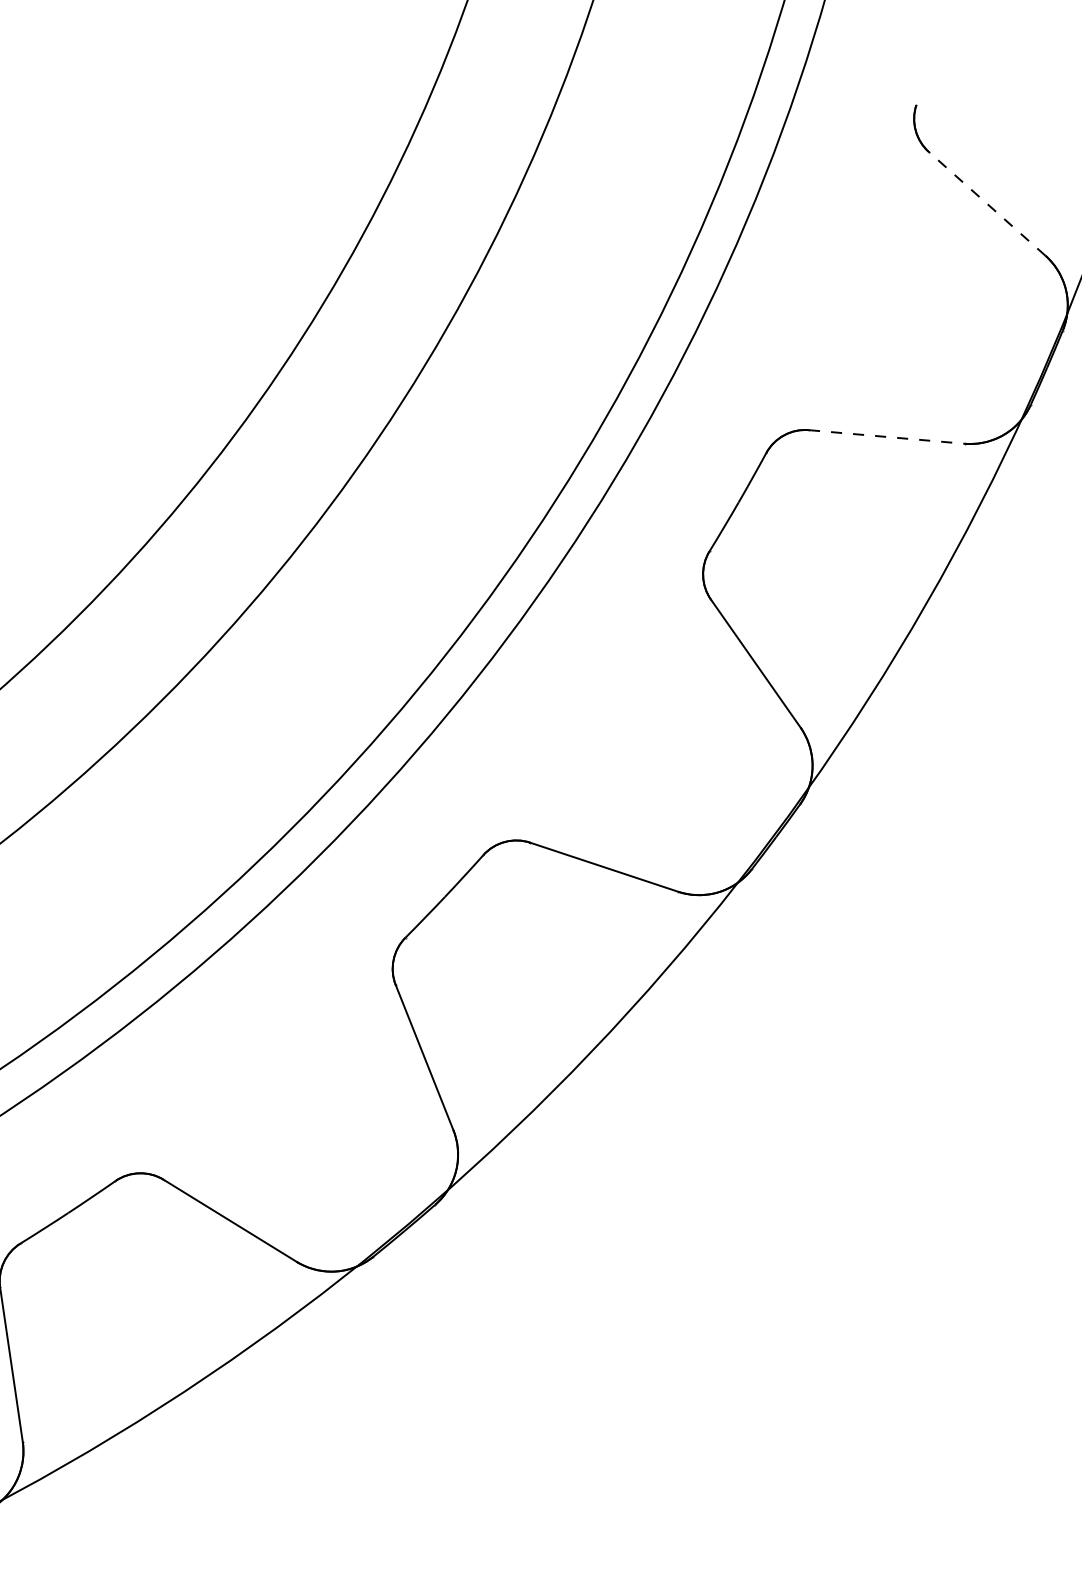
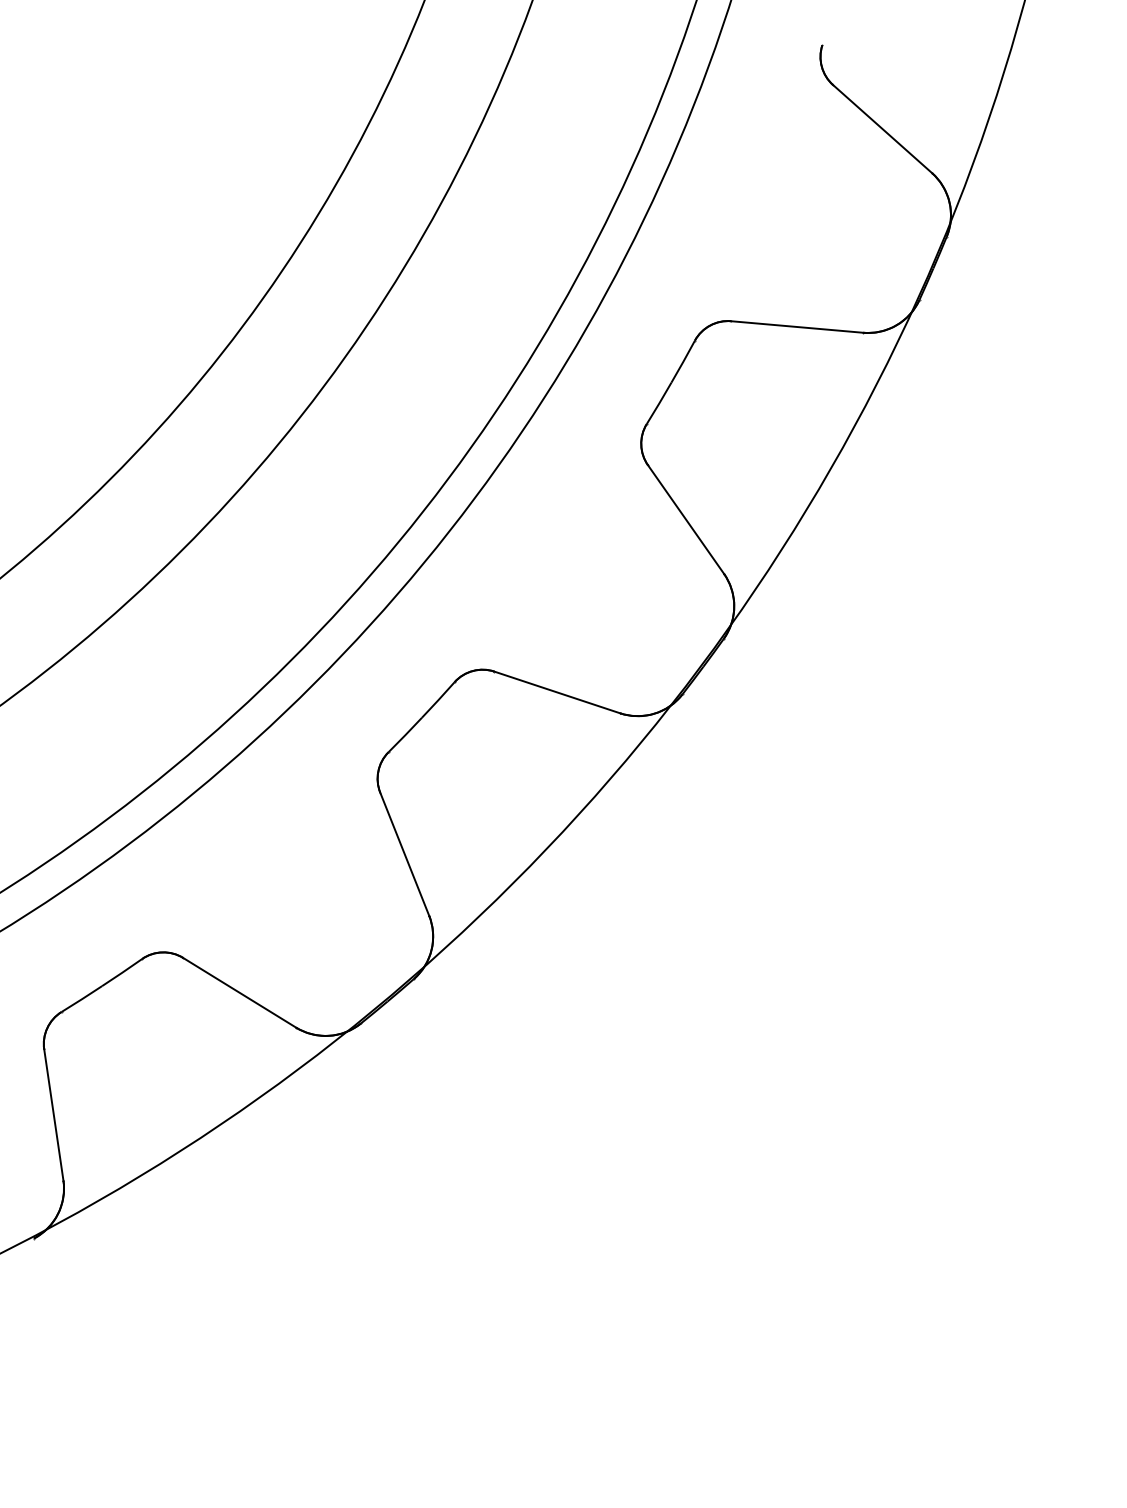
line: (987, 203) -> (882, 128), dashed -> solid
line: (887, 437) -> (797, 327), dashed -> solid

